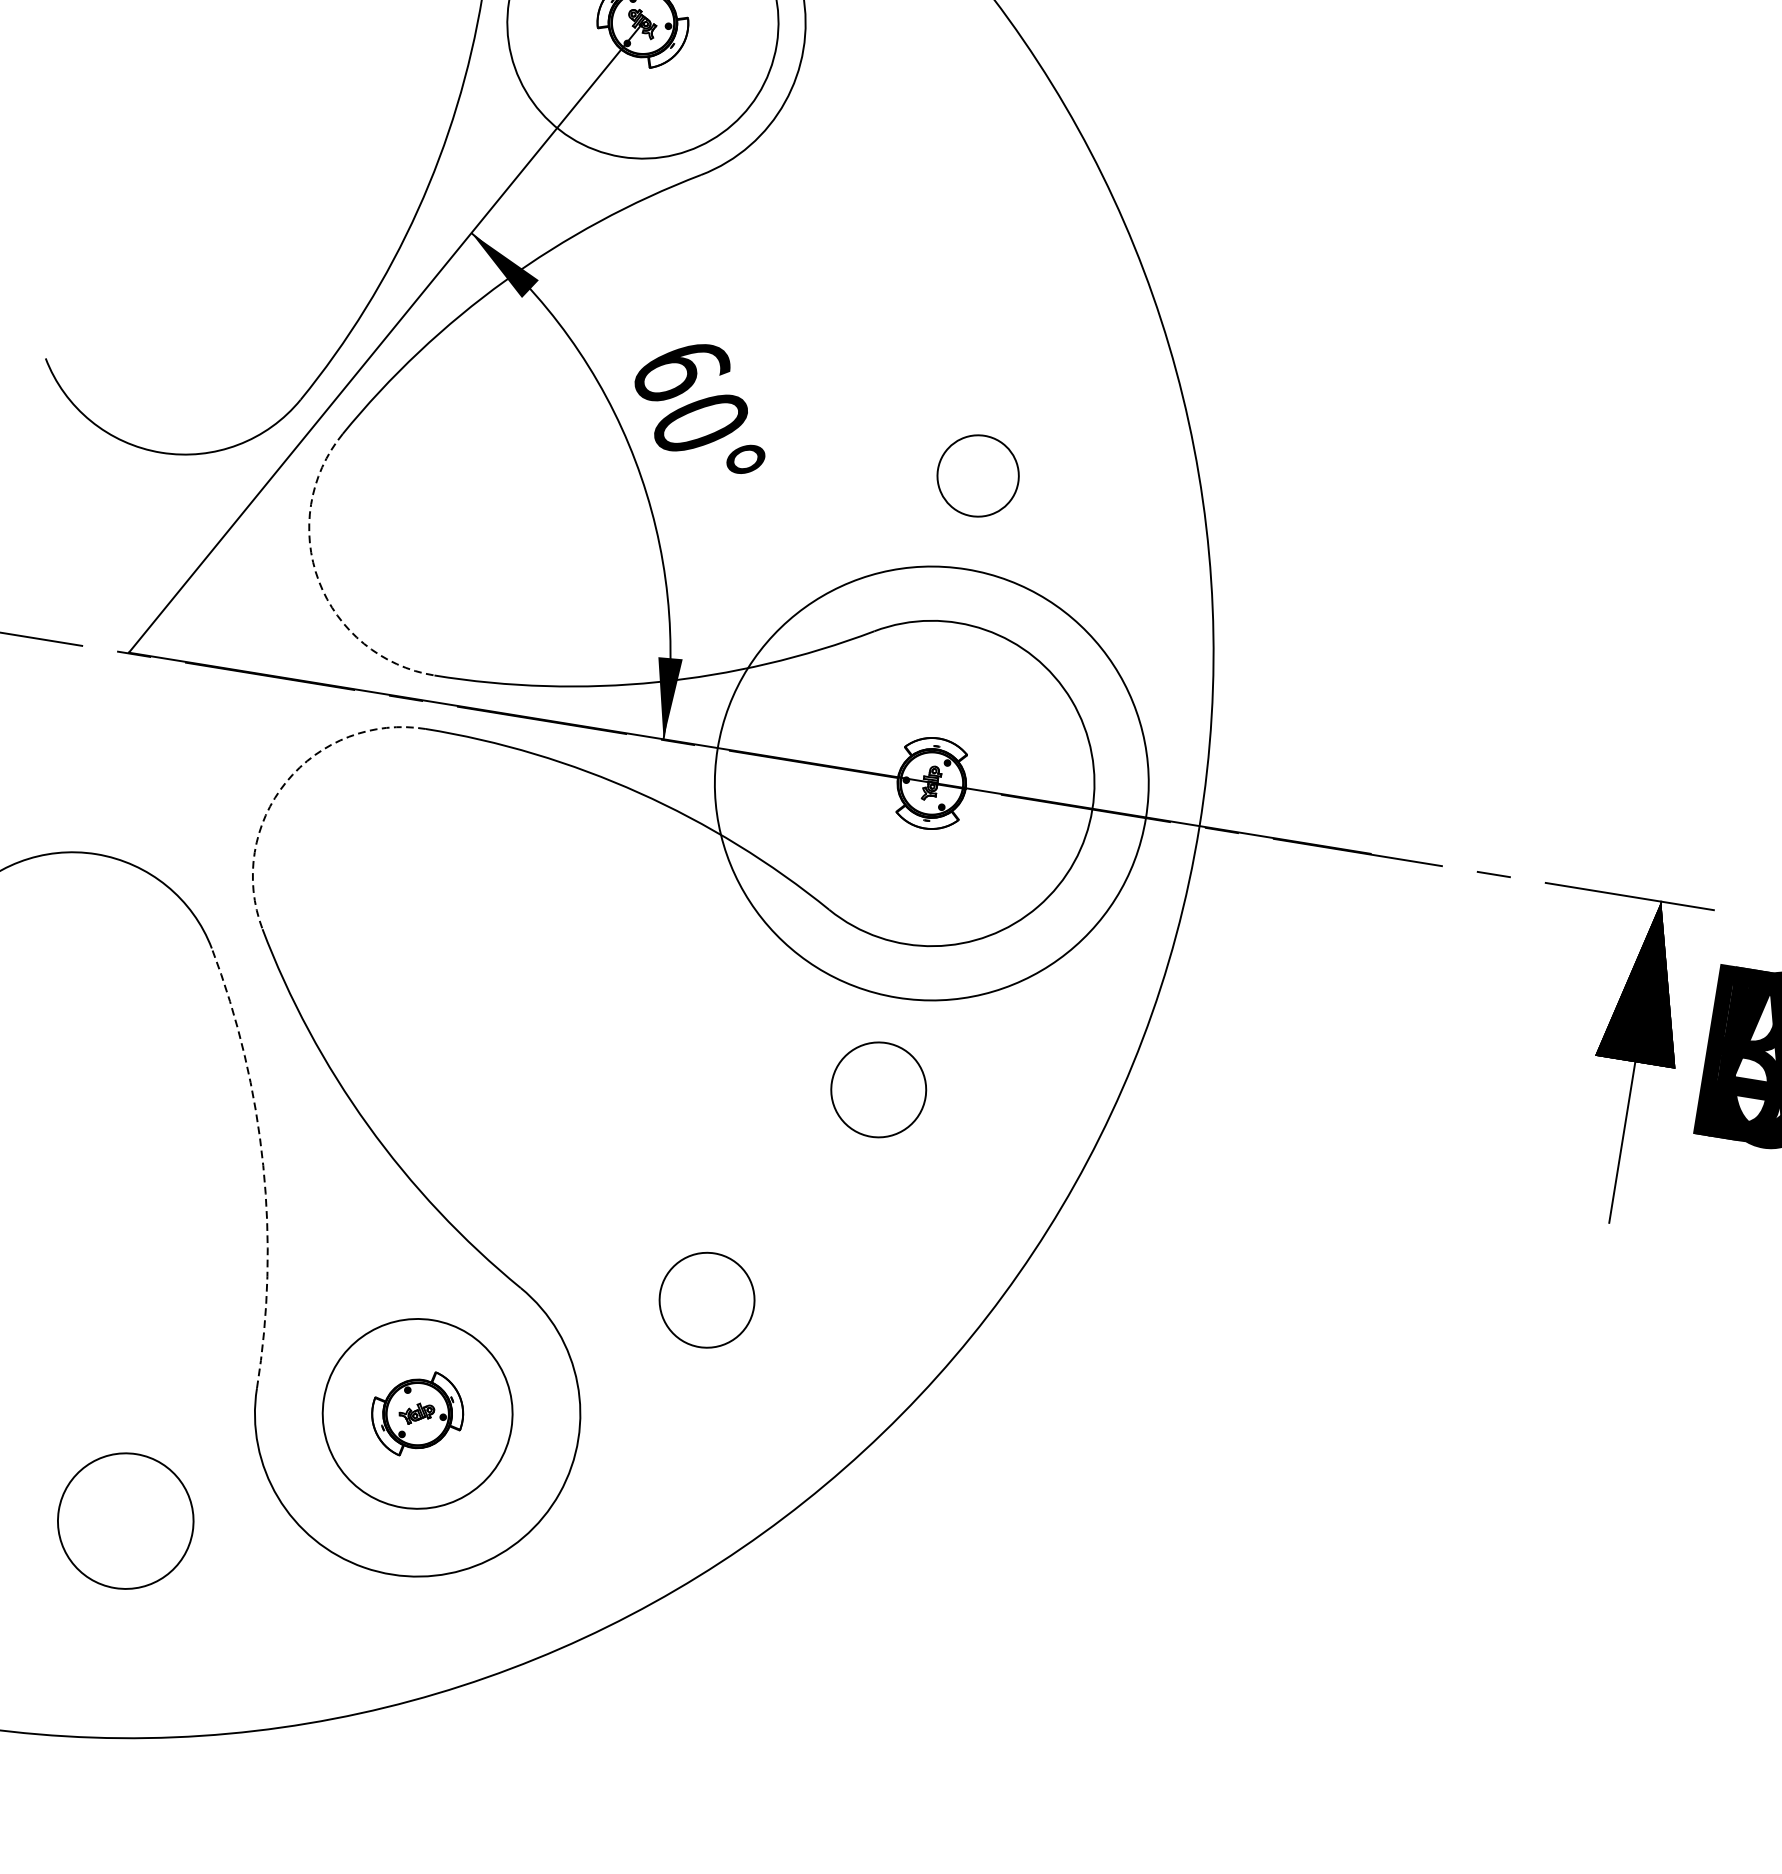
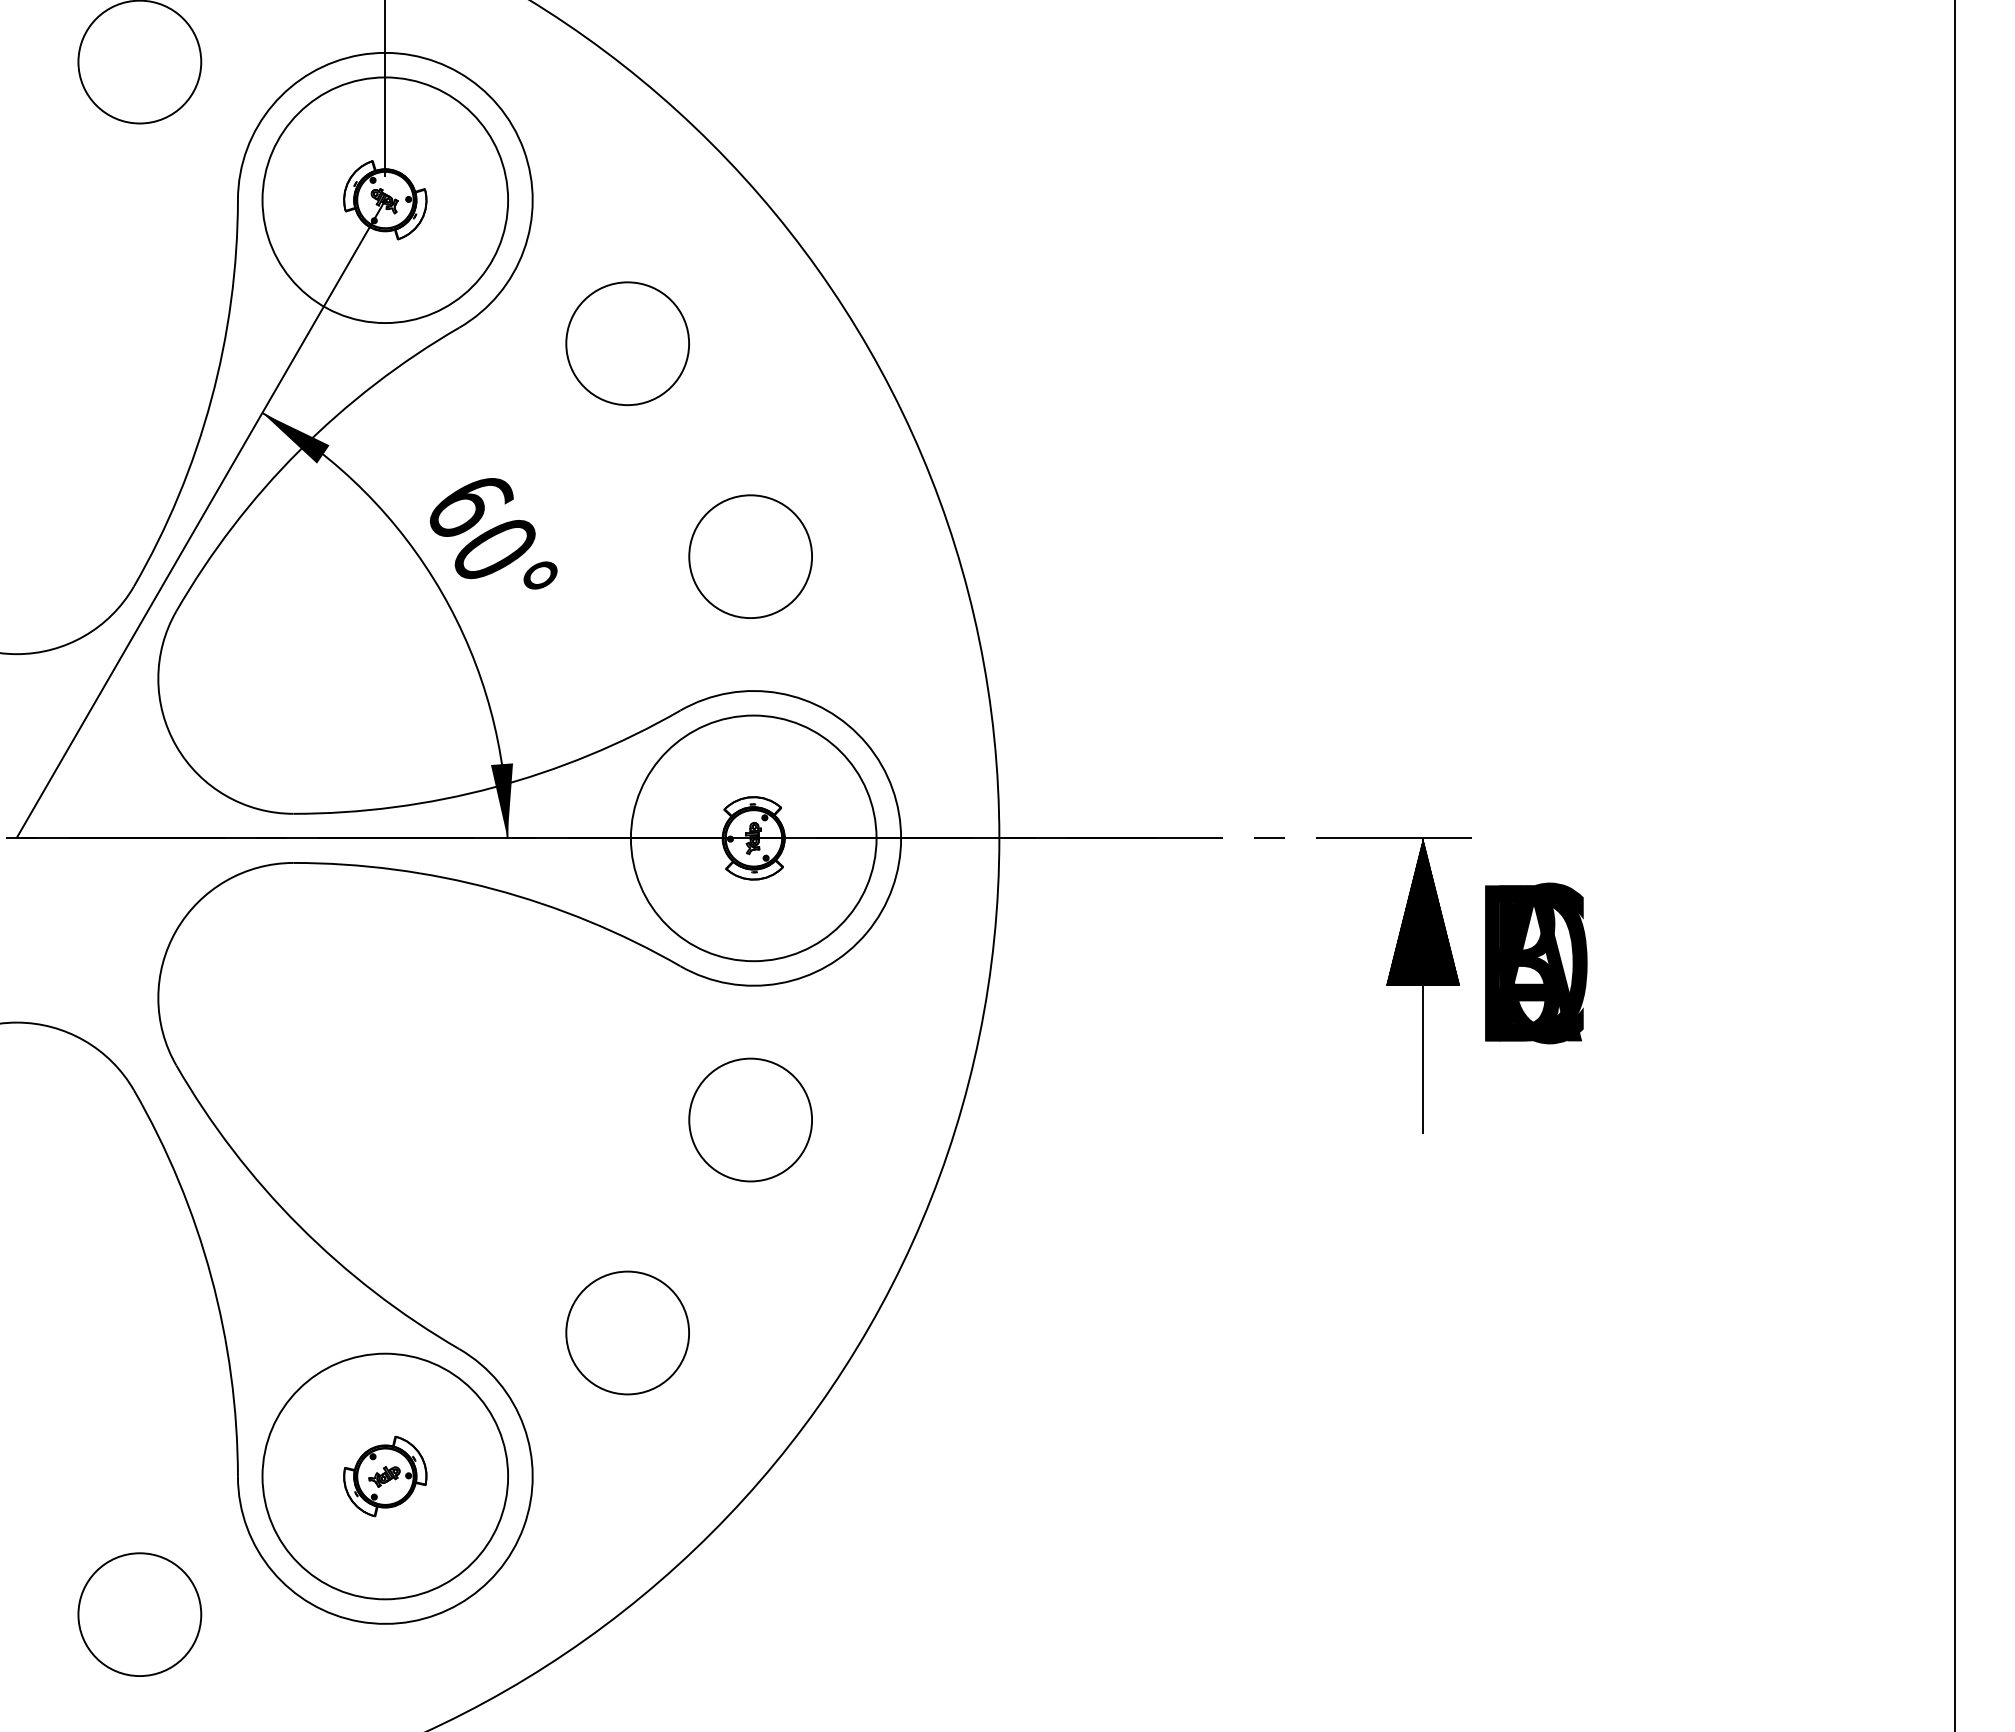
circle: (881, 221) -> (627, 343), added
circle: (978, 475) -> (750, 556), size x1.67
arc: (318, 581) -> (176, 746), dashed -> solid
arc: (286, 781) -> (176, 930), dashed -> solid
circle: (931, 783) -> (753, 838), size x0.62
circle: (878, 1089) -> (750, 1119), size x1.43
arc: (263, 1165) -> (211, 1276), dashed -> solid
circle: (707, 1299) -> (627, 1332), size x1.43
circle: (417, 1413) -> (385, 1476), size x1.43

